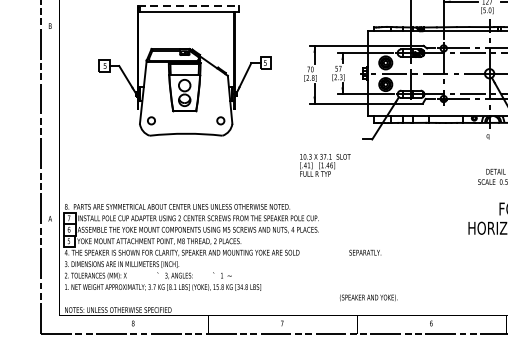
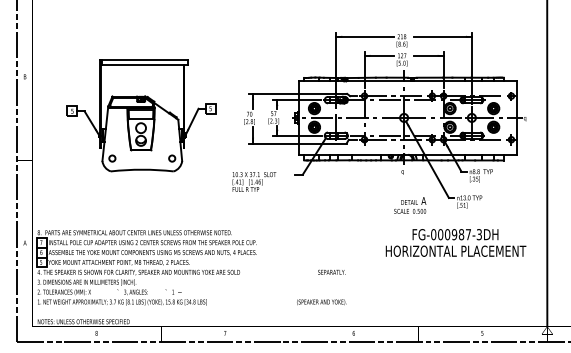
line: (188, 5) -> (144, 59), dashed -> solid
text: (325, 164) -> (254, 181), moved
text: (364, 251) -> (331, 271), moved
text: (368, 298) -> (321, 302), moved

